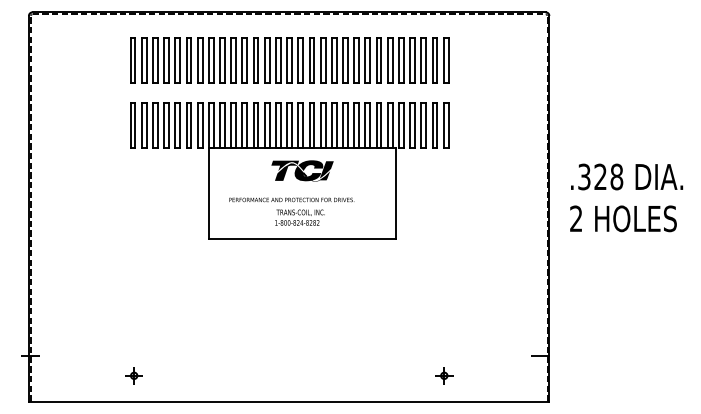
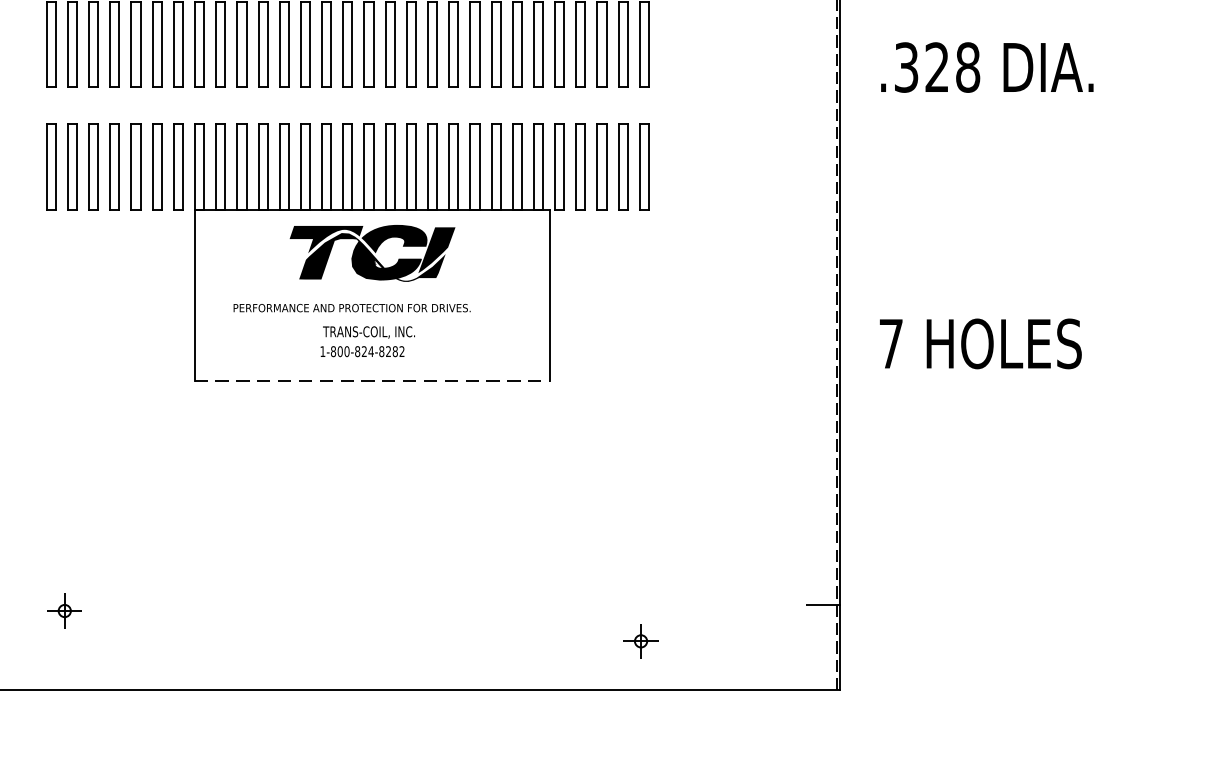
part: (302, 170) -> (372, 252), size x1.4
text: (627, 176) -> (988, 66), moved
text: (576, 218) -> (891, 343), 2 -> 7
line: (302, 238) -> (372, 381), solid -> dashed
part: (133, 375) -> (63, 610), moved

